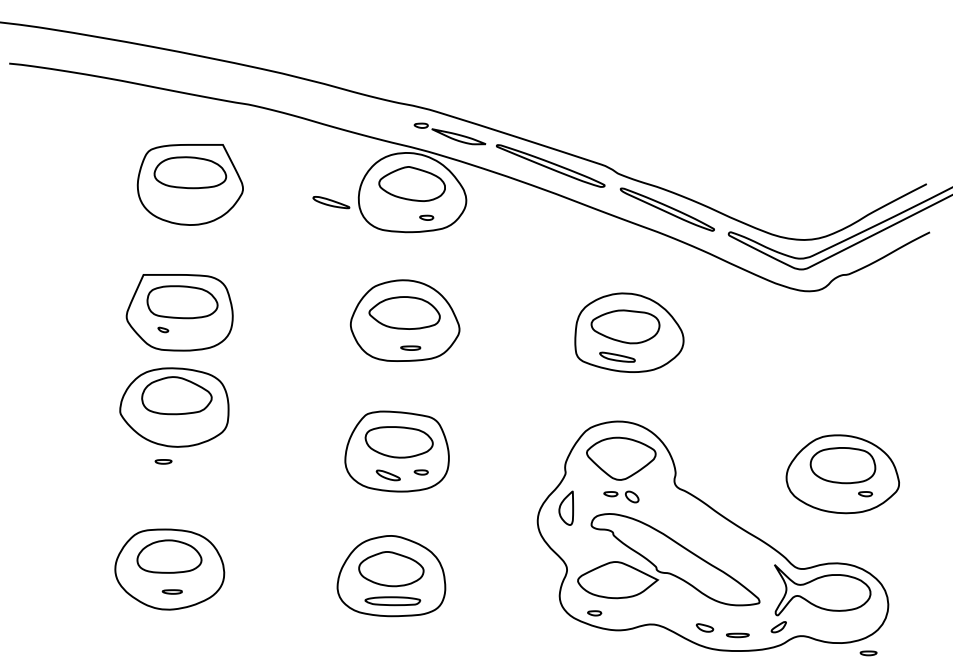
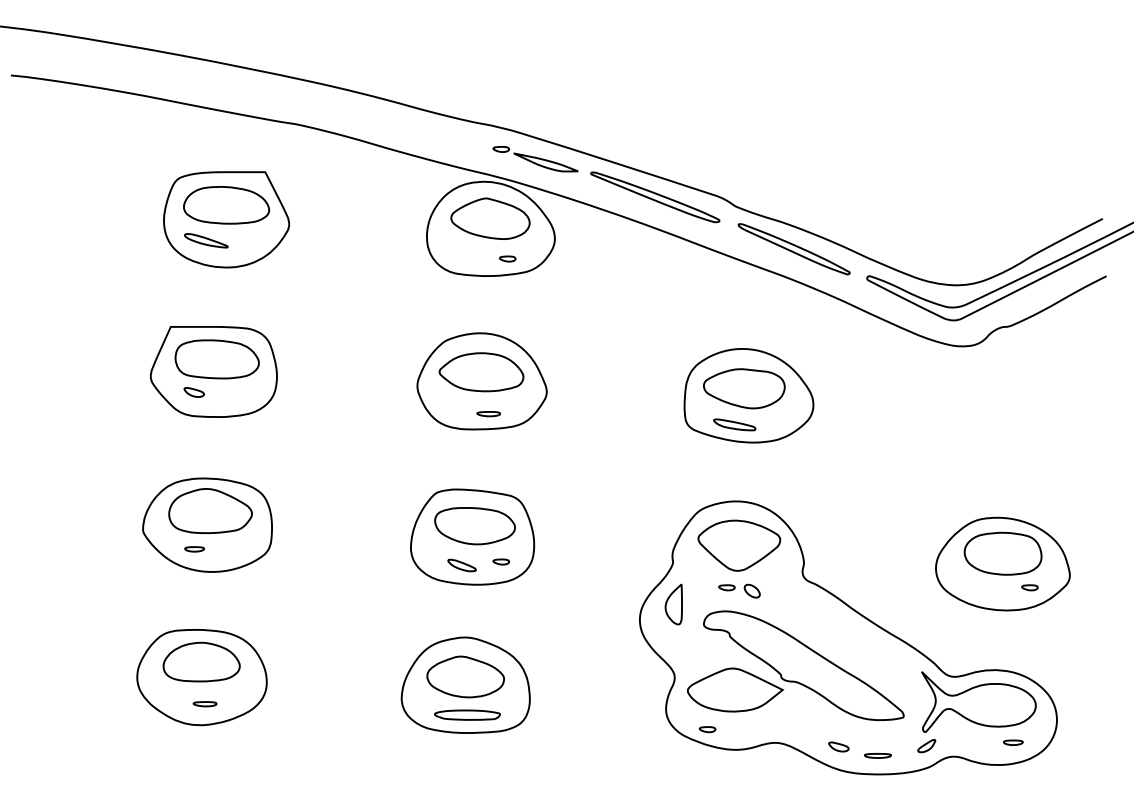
part: (331, 202) -> (206, 240), moved
part: (163, 329) -> (194, 391), size x1.67
part: (174, 407) -> (207, 525), moved
part: (868, 653) -> (1013, 742), moved

